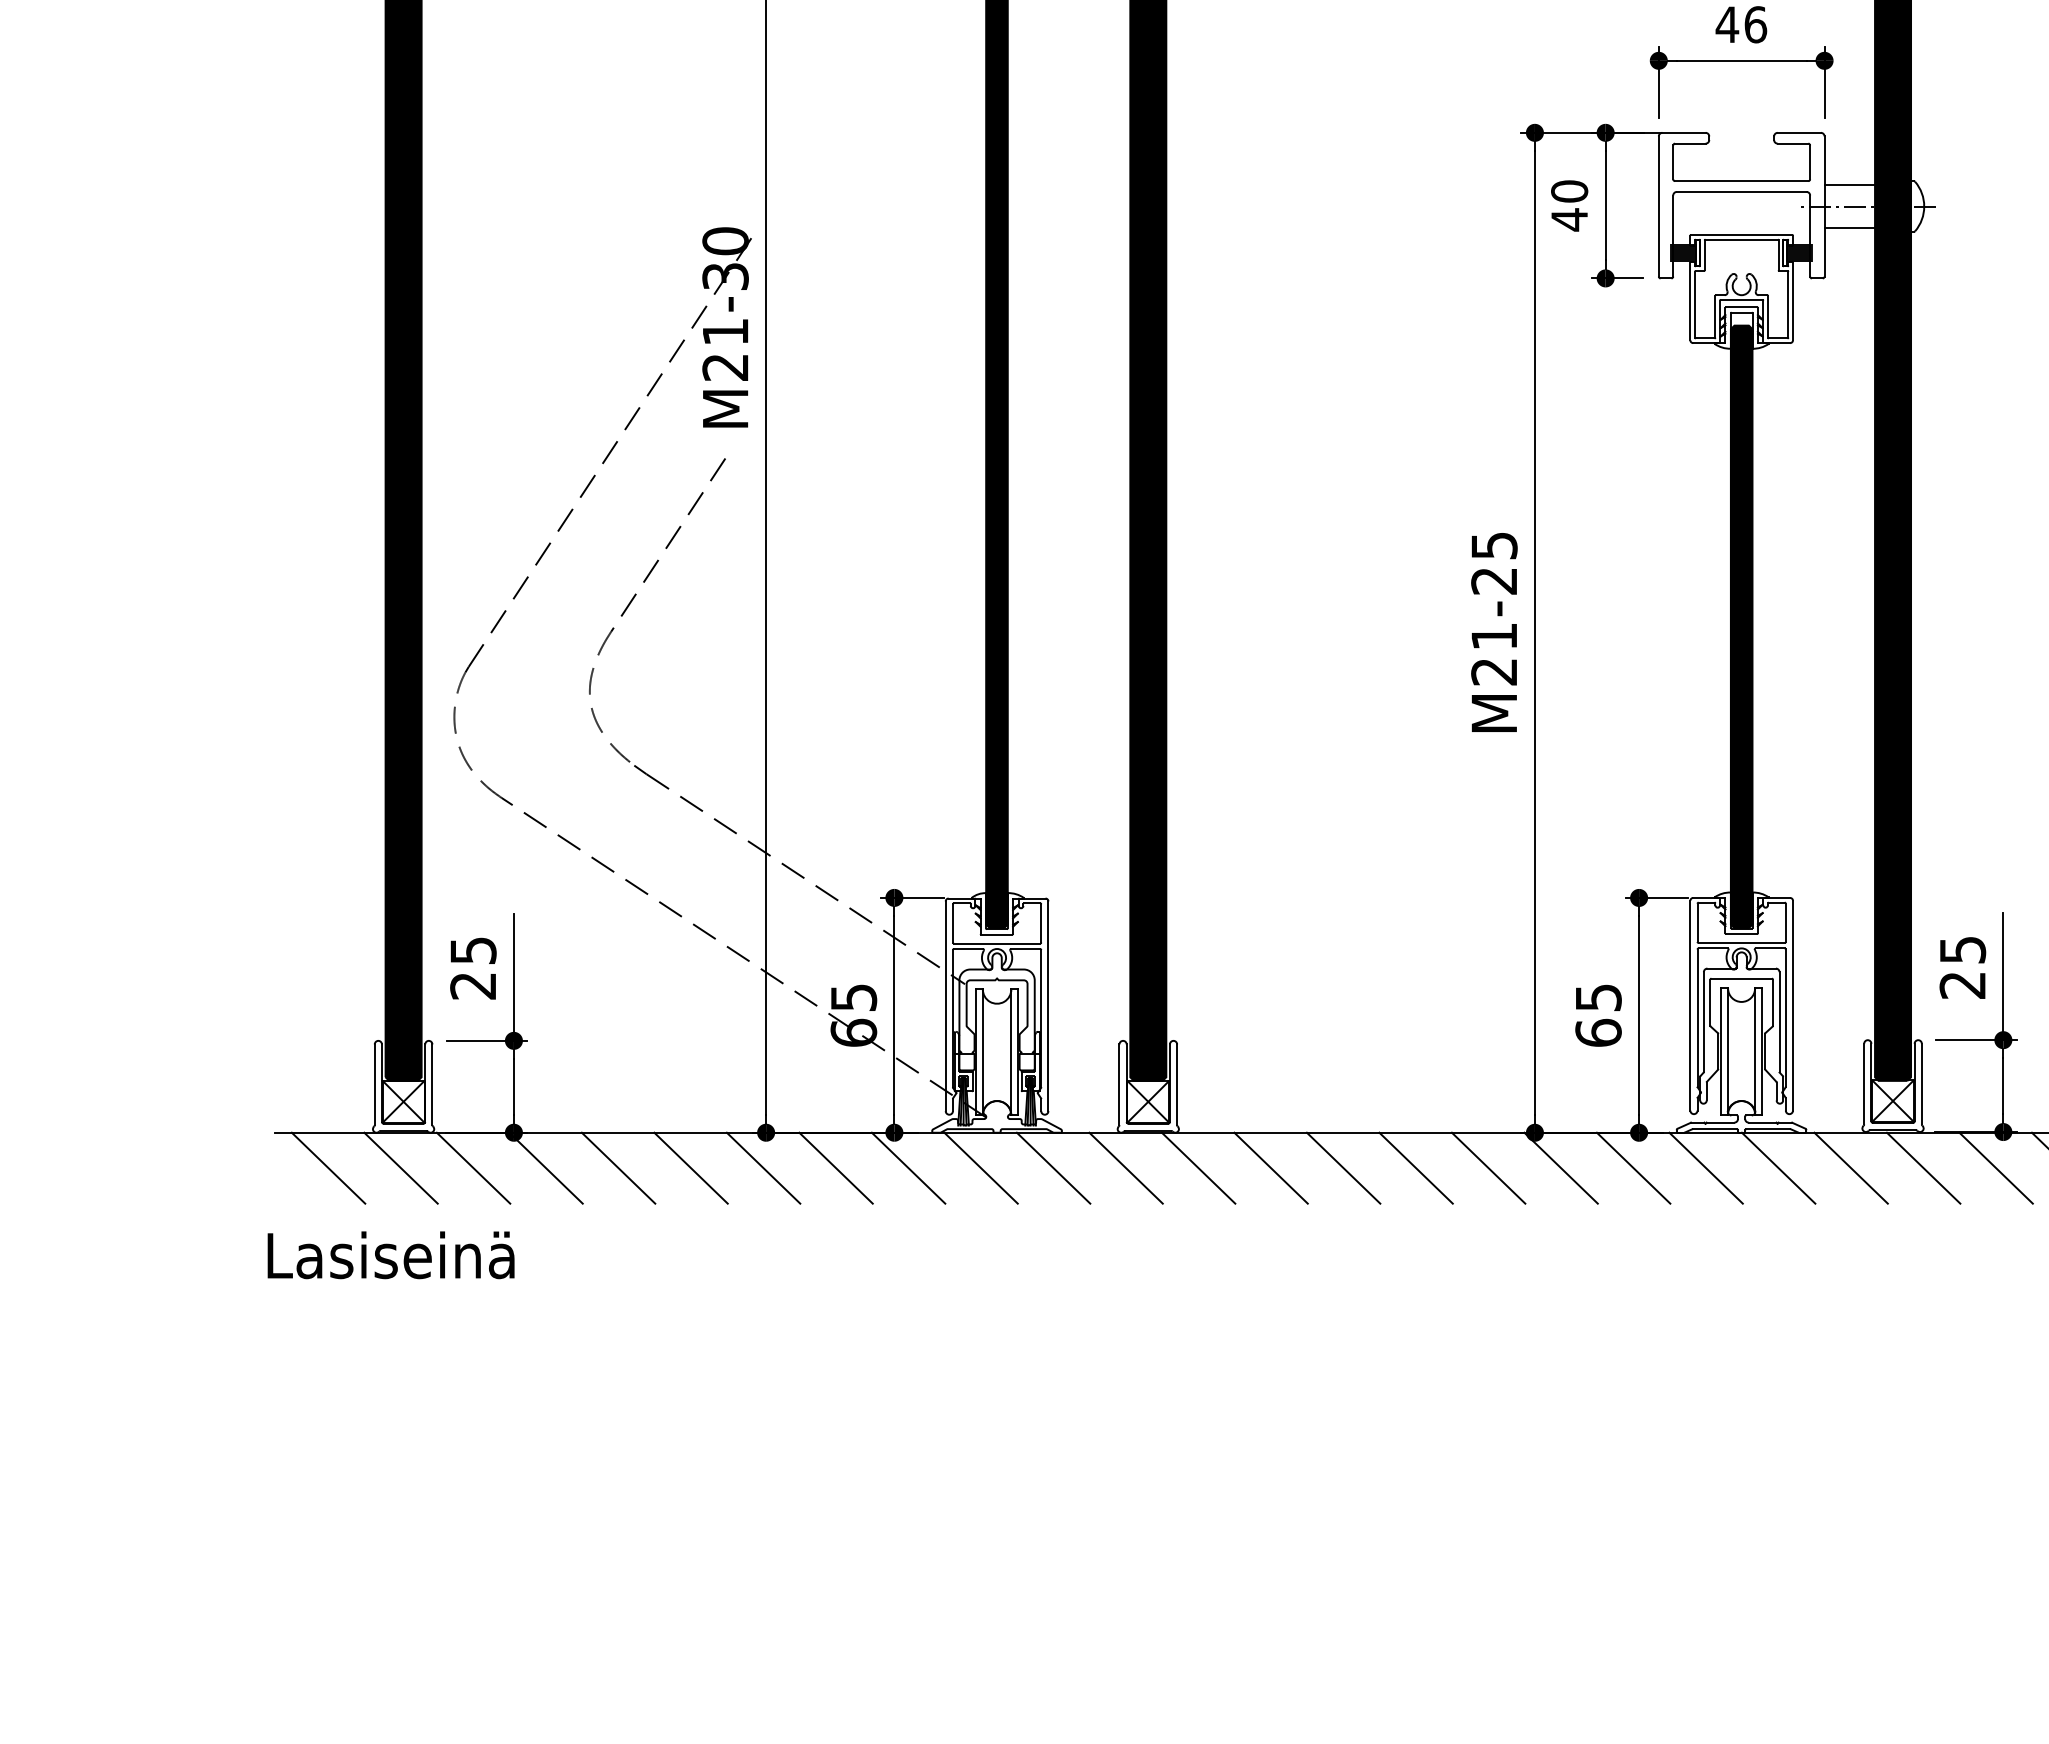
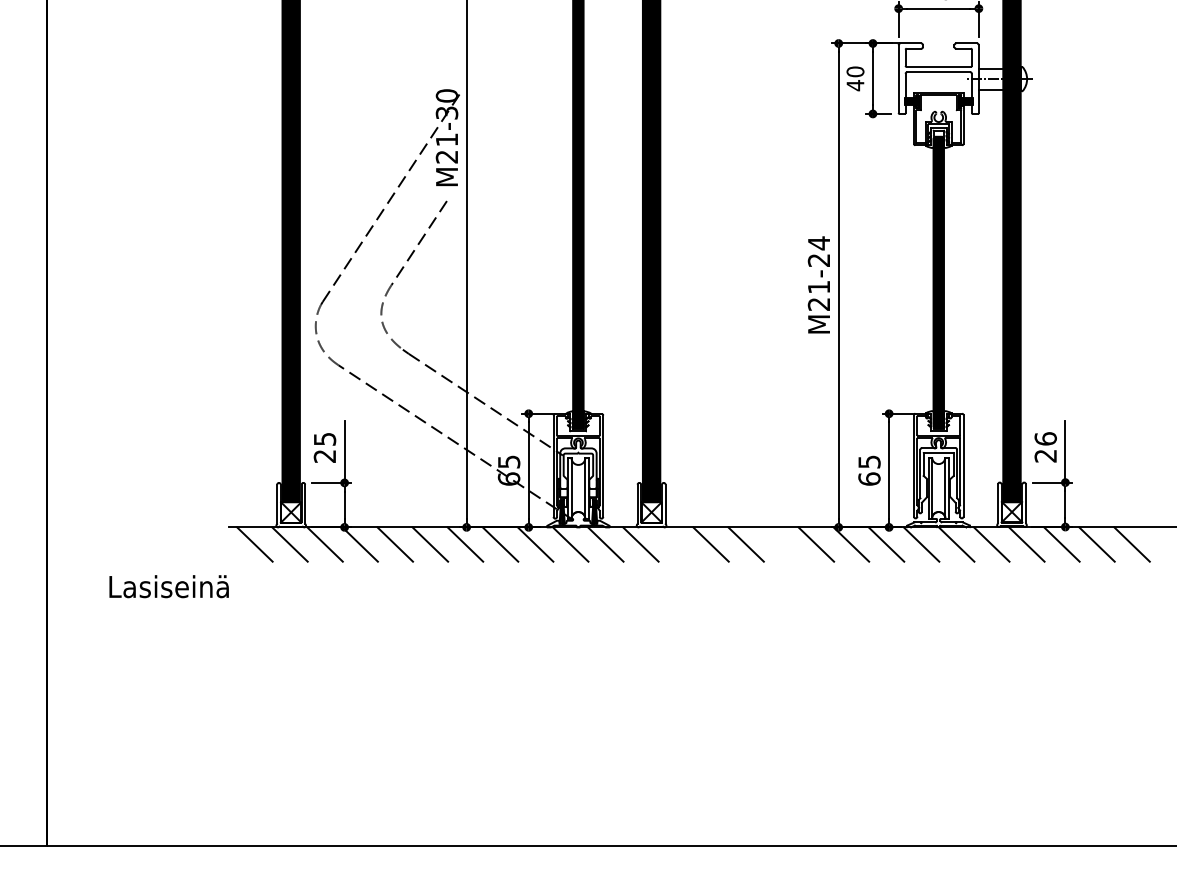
text: (1495, 546) -> (819, 243), M21-25 -> M21-24
text: (1962, 949) -> (1045, 438), 25 -> 26
line: (1197, 1168) -> (675, 544), removed
line: (1414, 1168) -> (780, 544), removed
text: (389, 1254) -> (168, 586), moved

